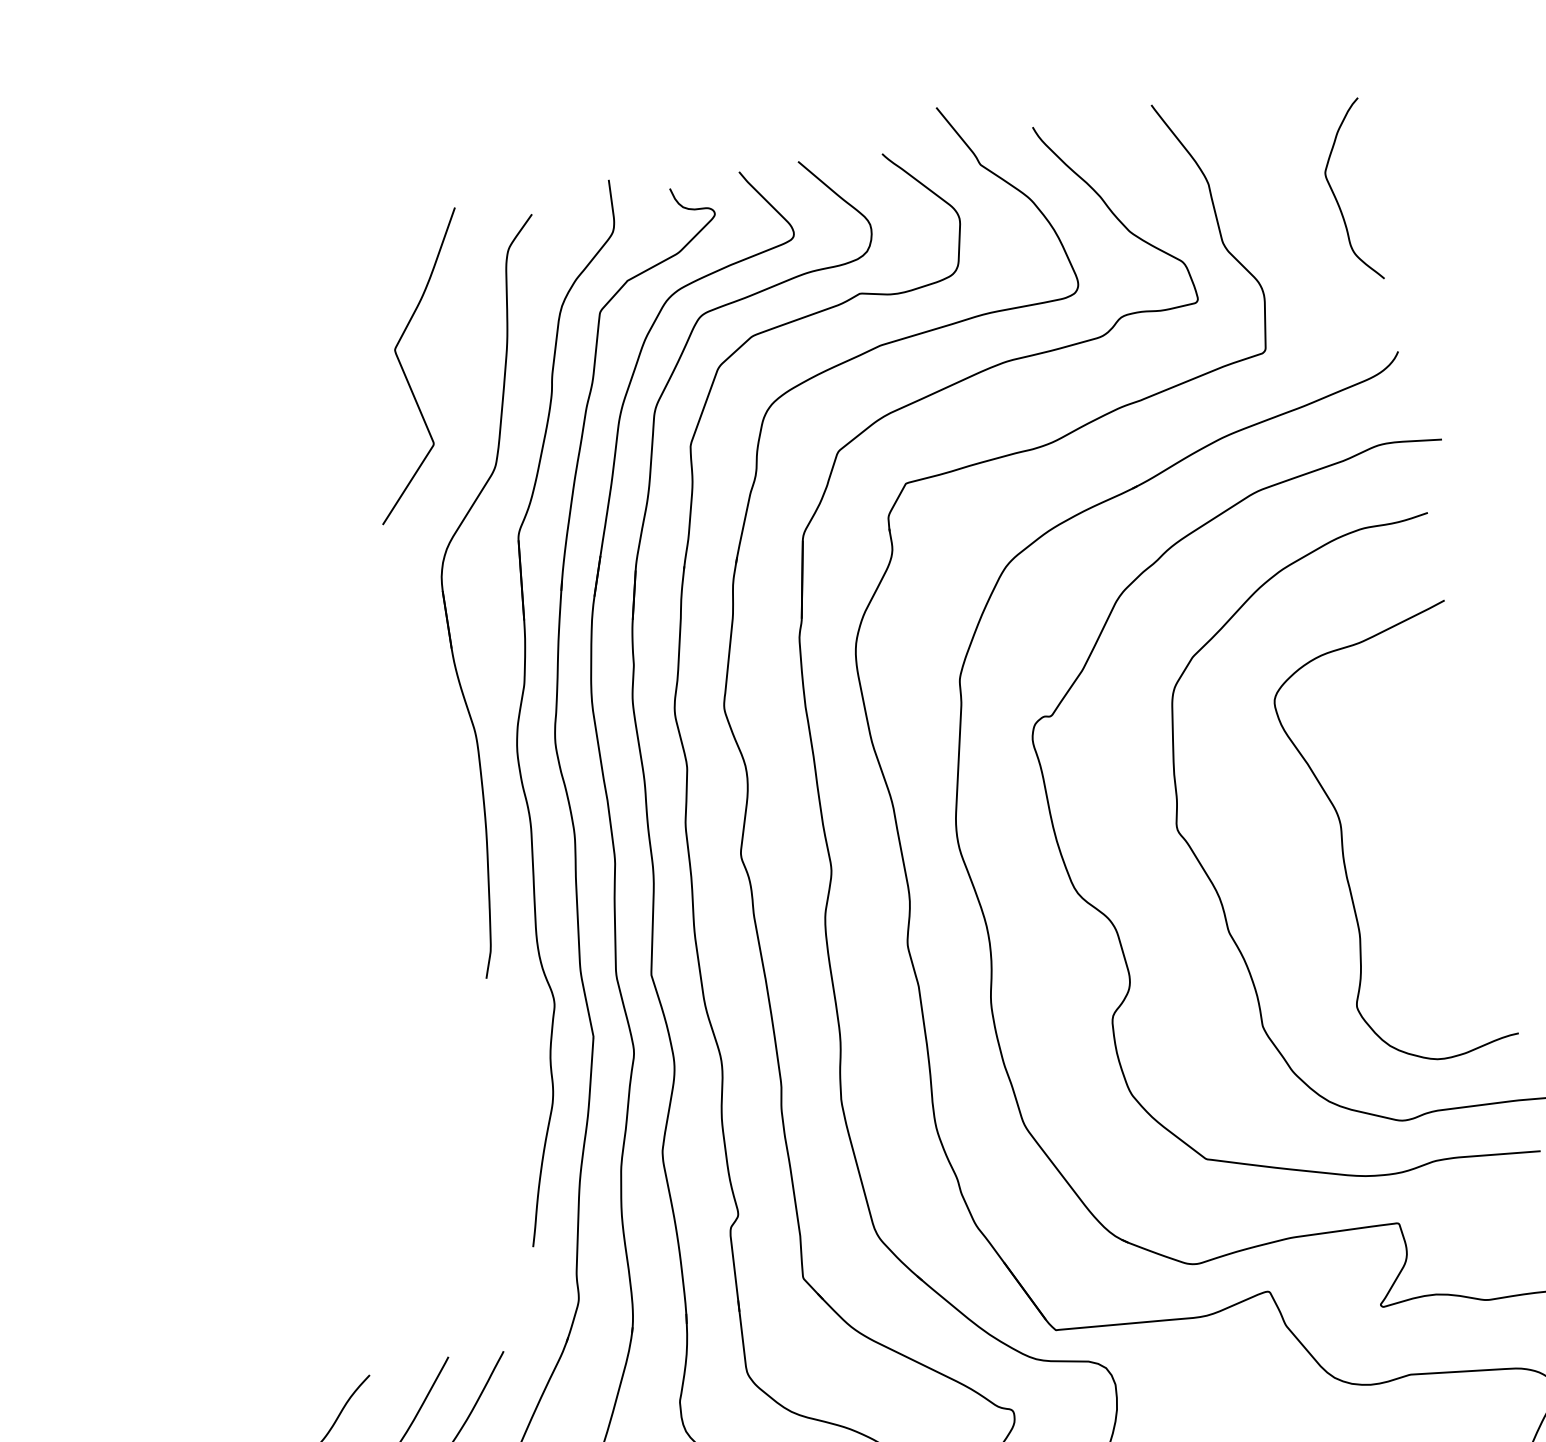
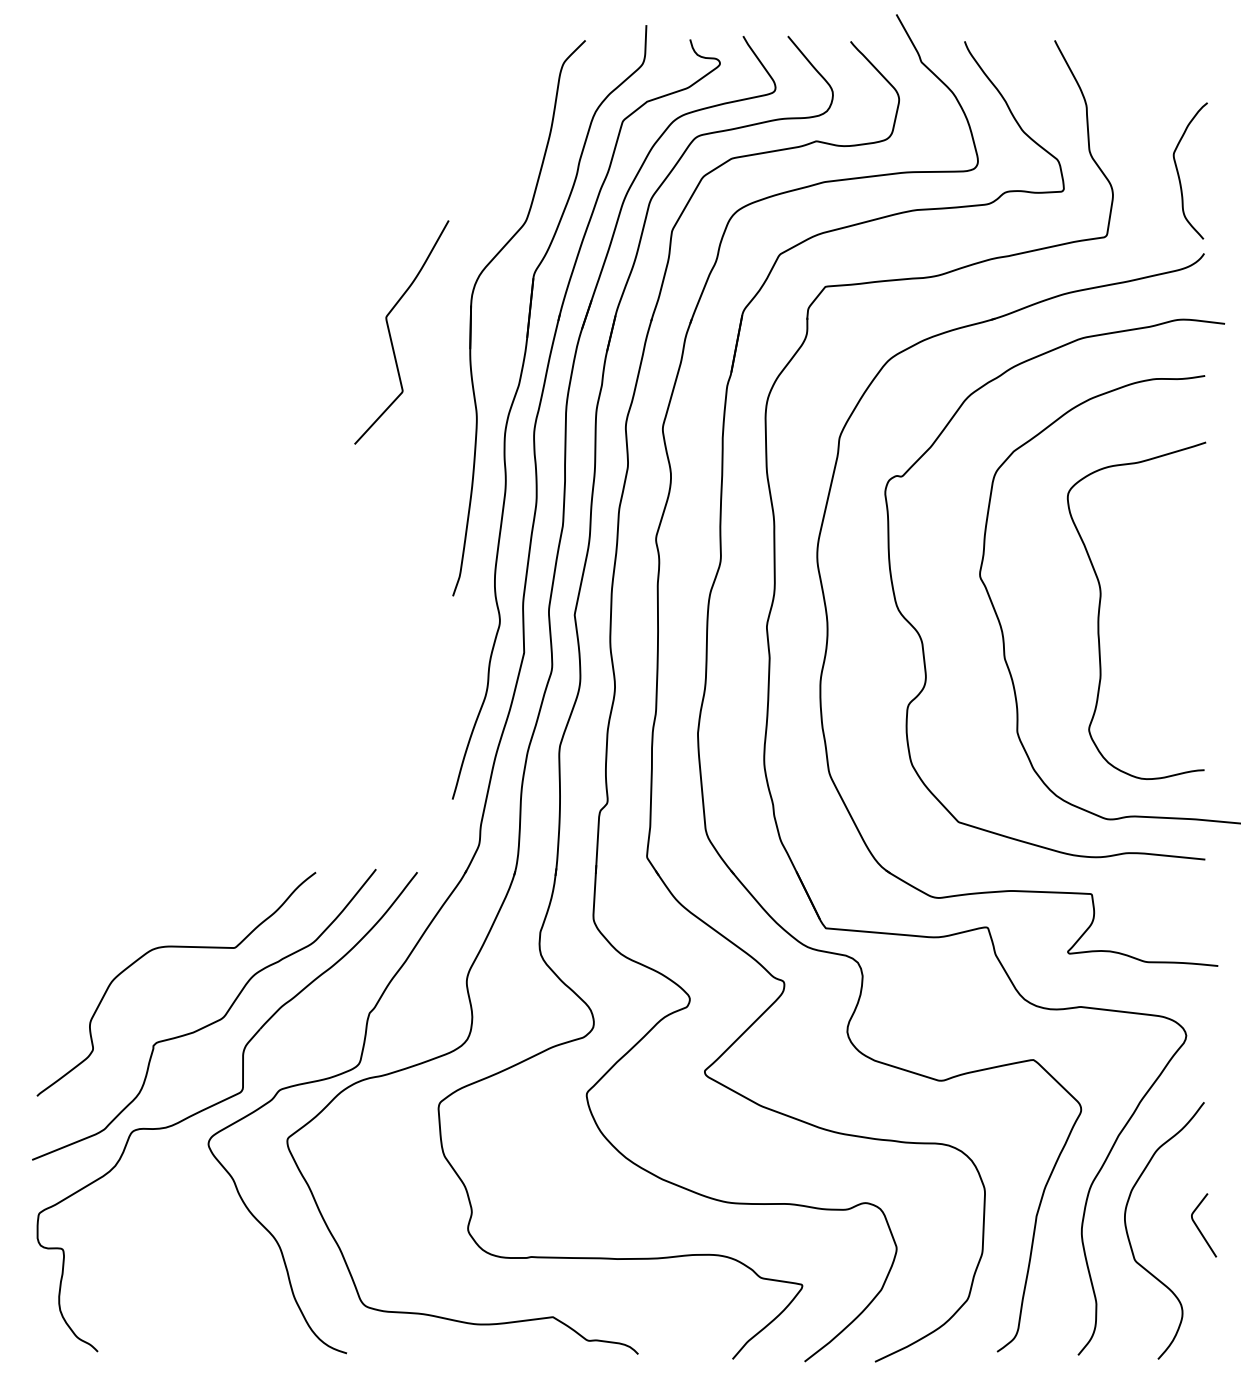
curve: (1337, 198) -> (1179, 174), moved
curve: (406, 373) -> (391, 336), moved

